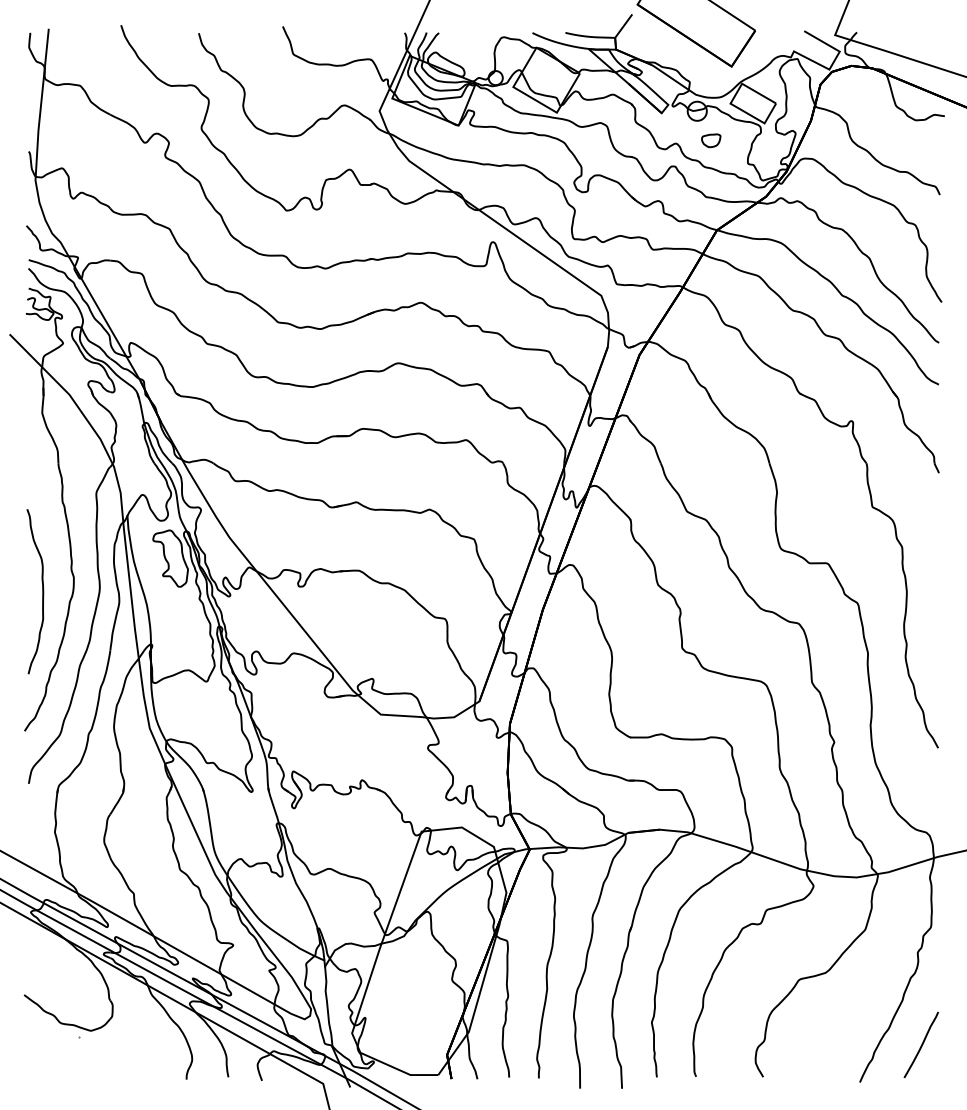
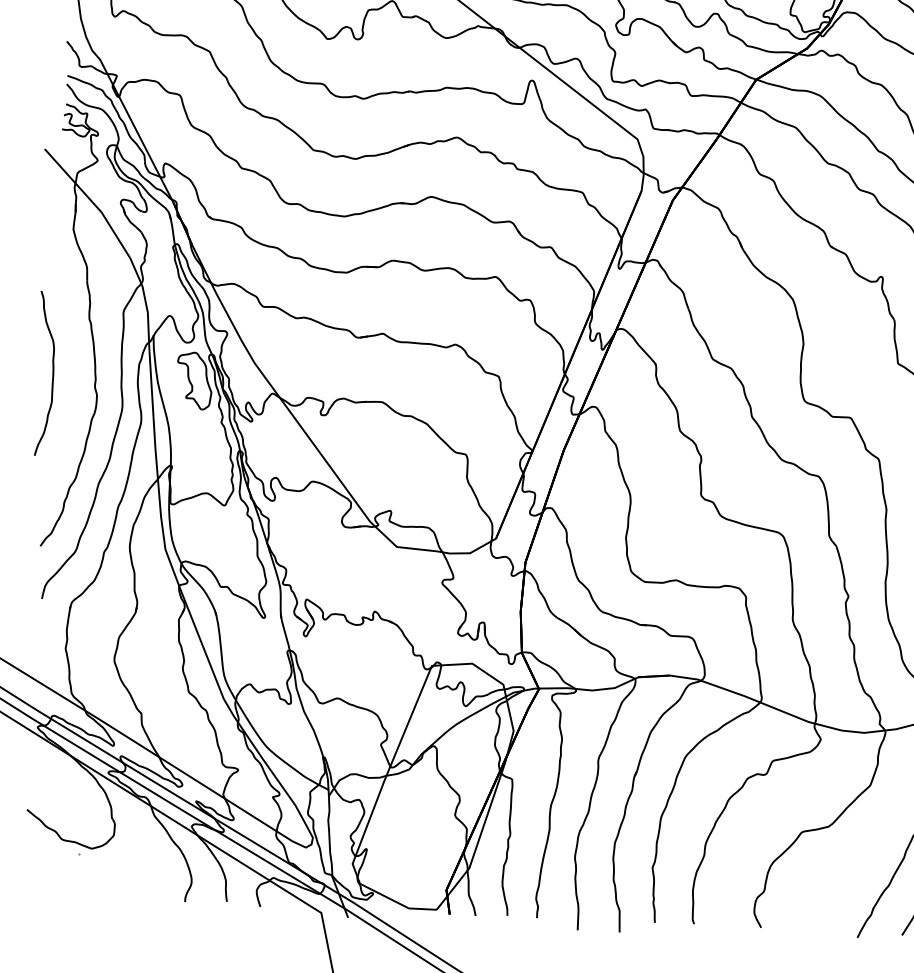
curve: (42, 591) -> (52, 373), moved

